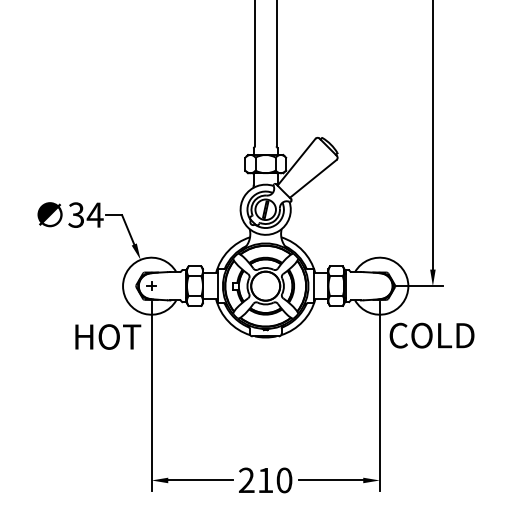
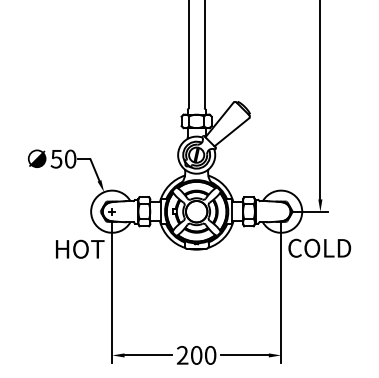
text: (85, 214) -> (63, 158), 34 -> 50
text: (265, 480) -> (196, 355), 210 -> 200

